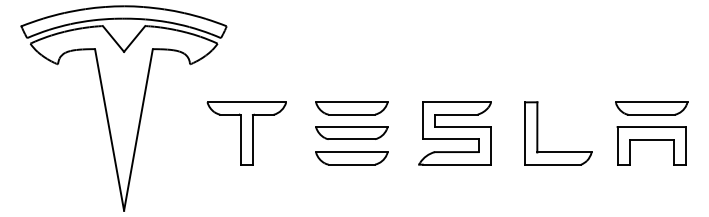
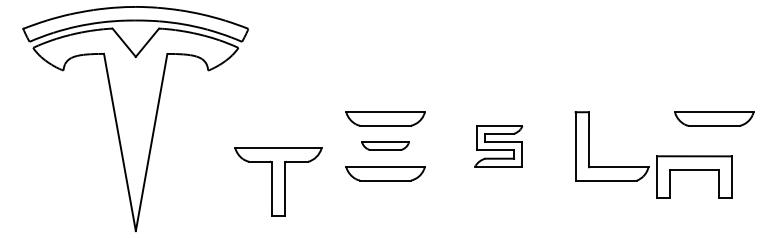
part: (246, 132) -> (278, 181), moved
part: (351, 132) -> (385, 145), size x0.6
part: (454, 133) -> (498, 146), size x0.6
part: (651, 145) -> (694, 176), moved

